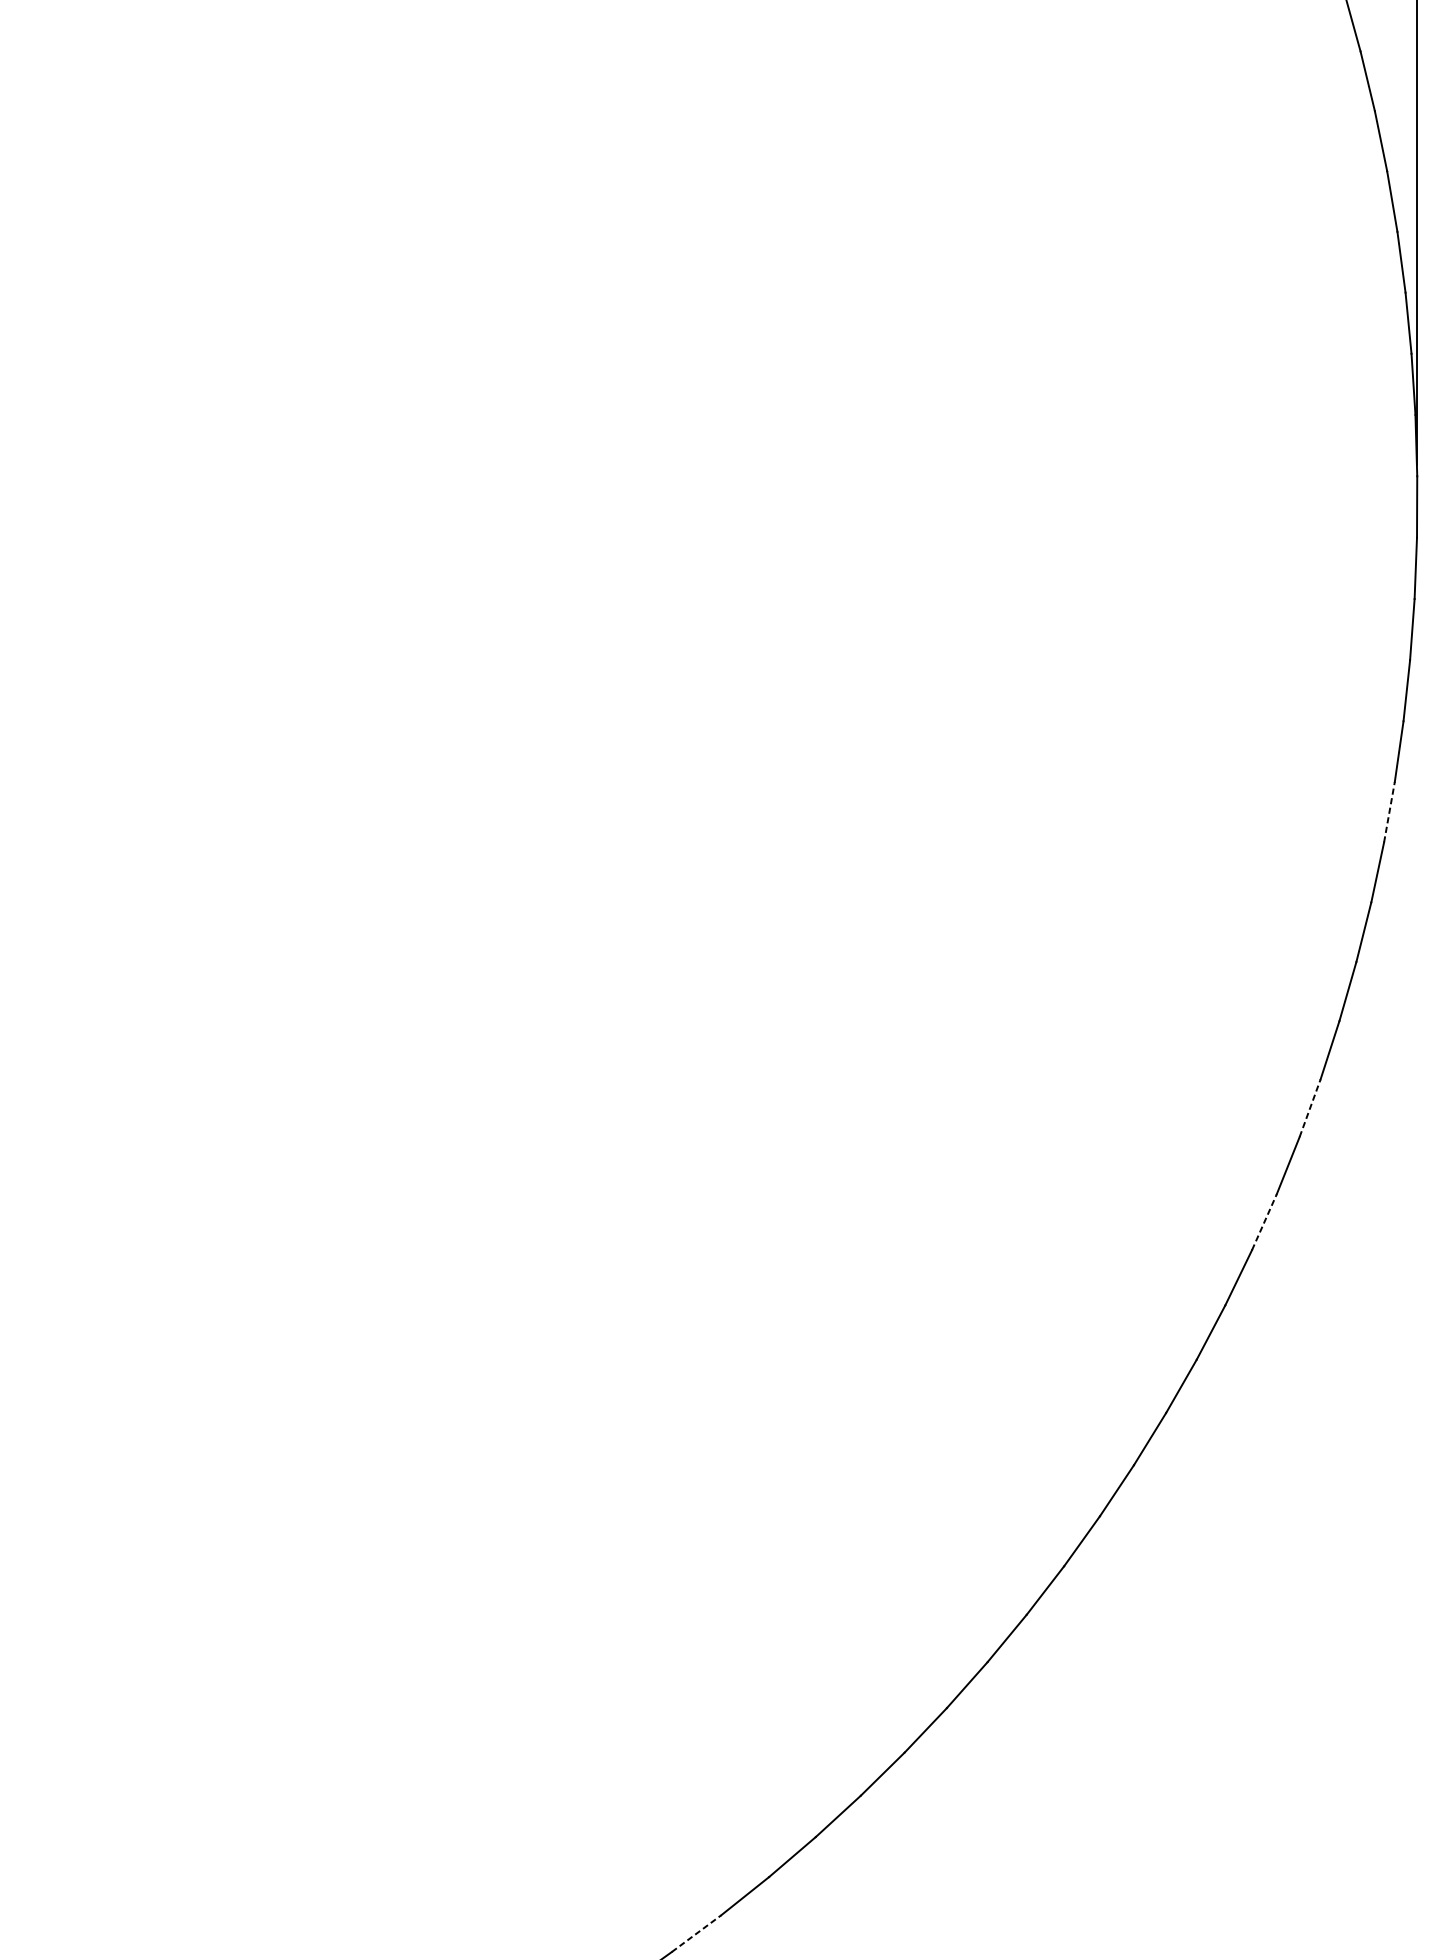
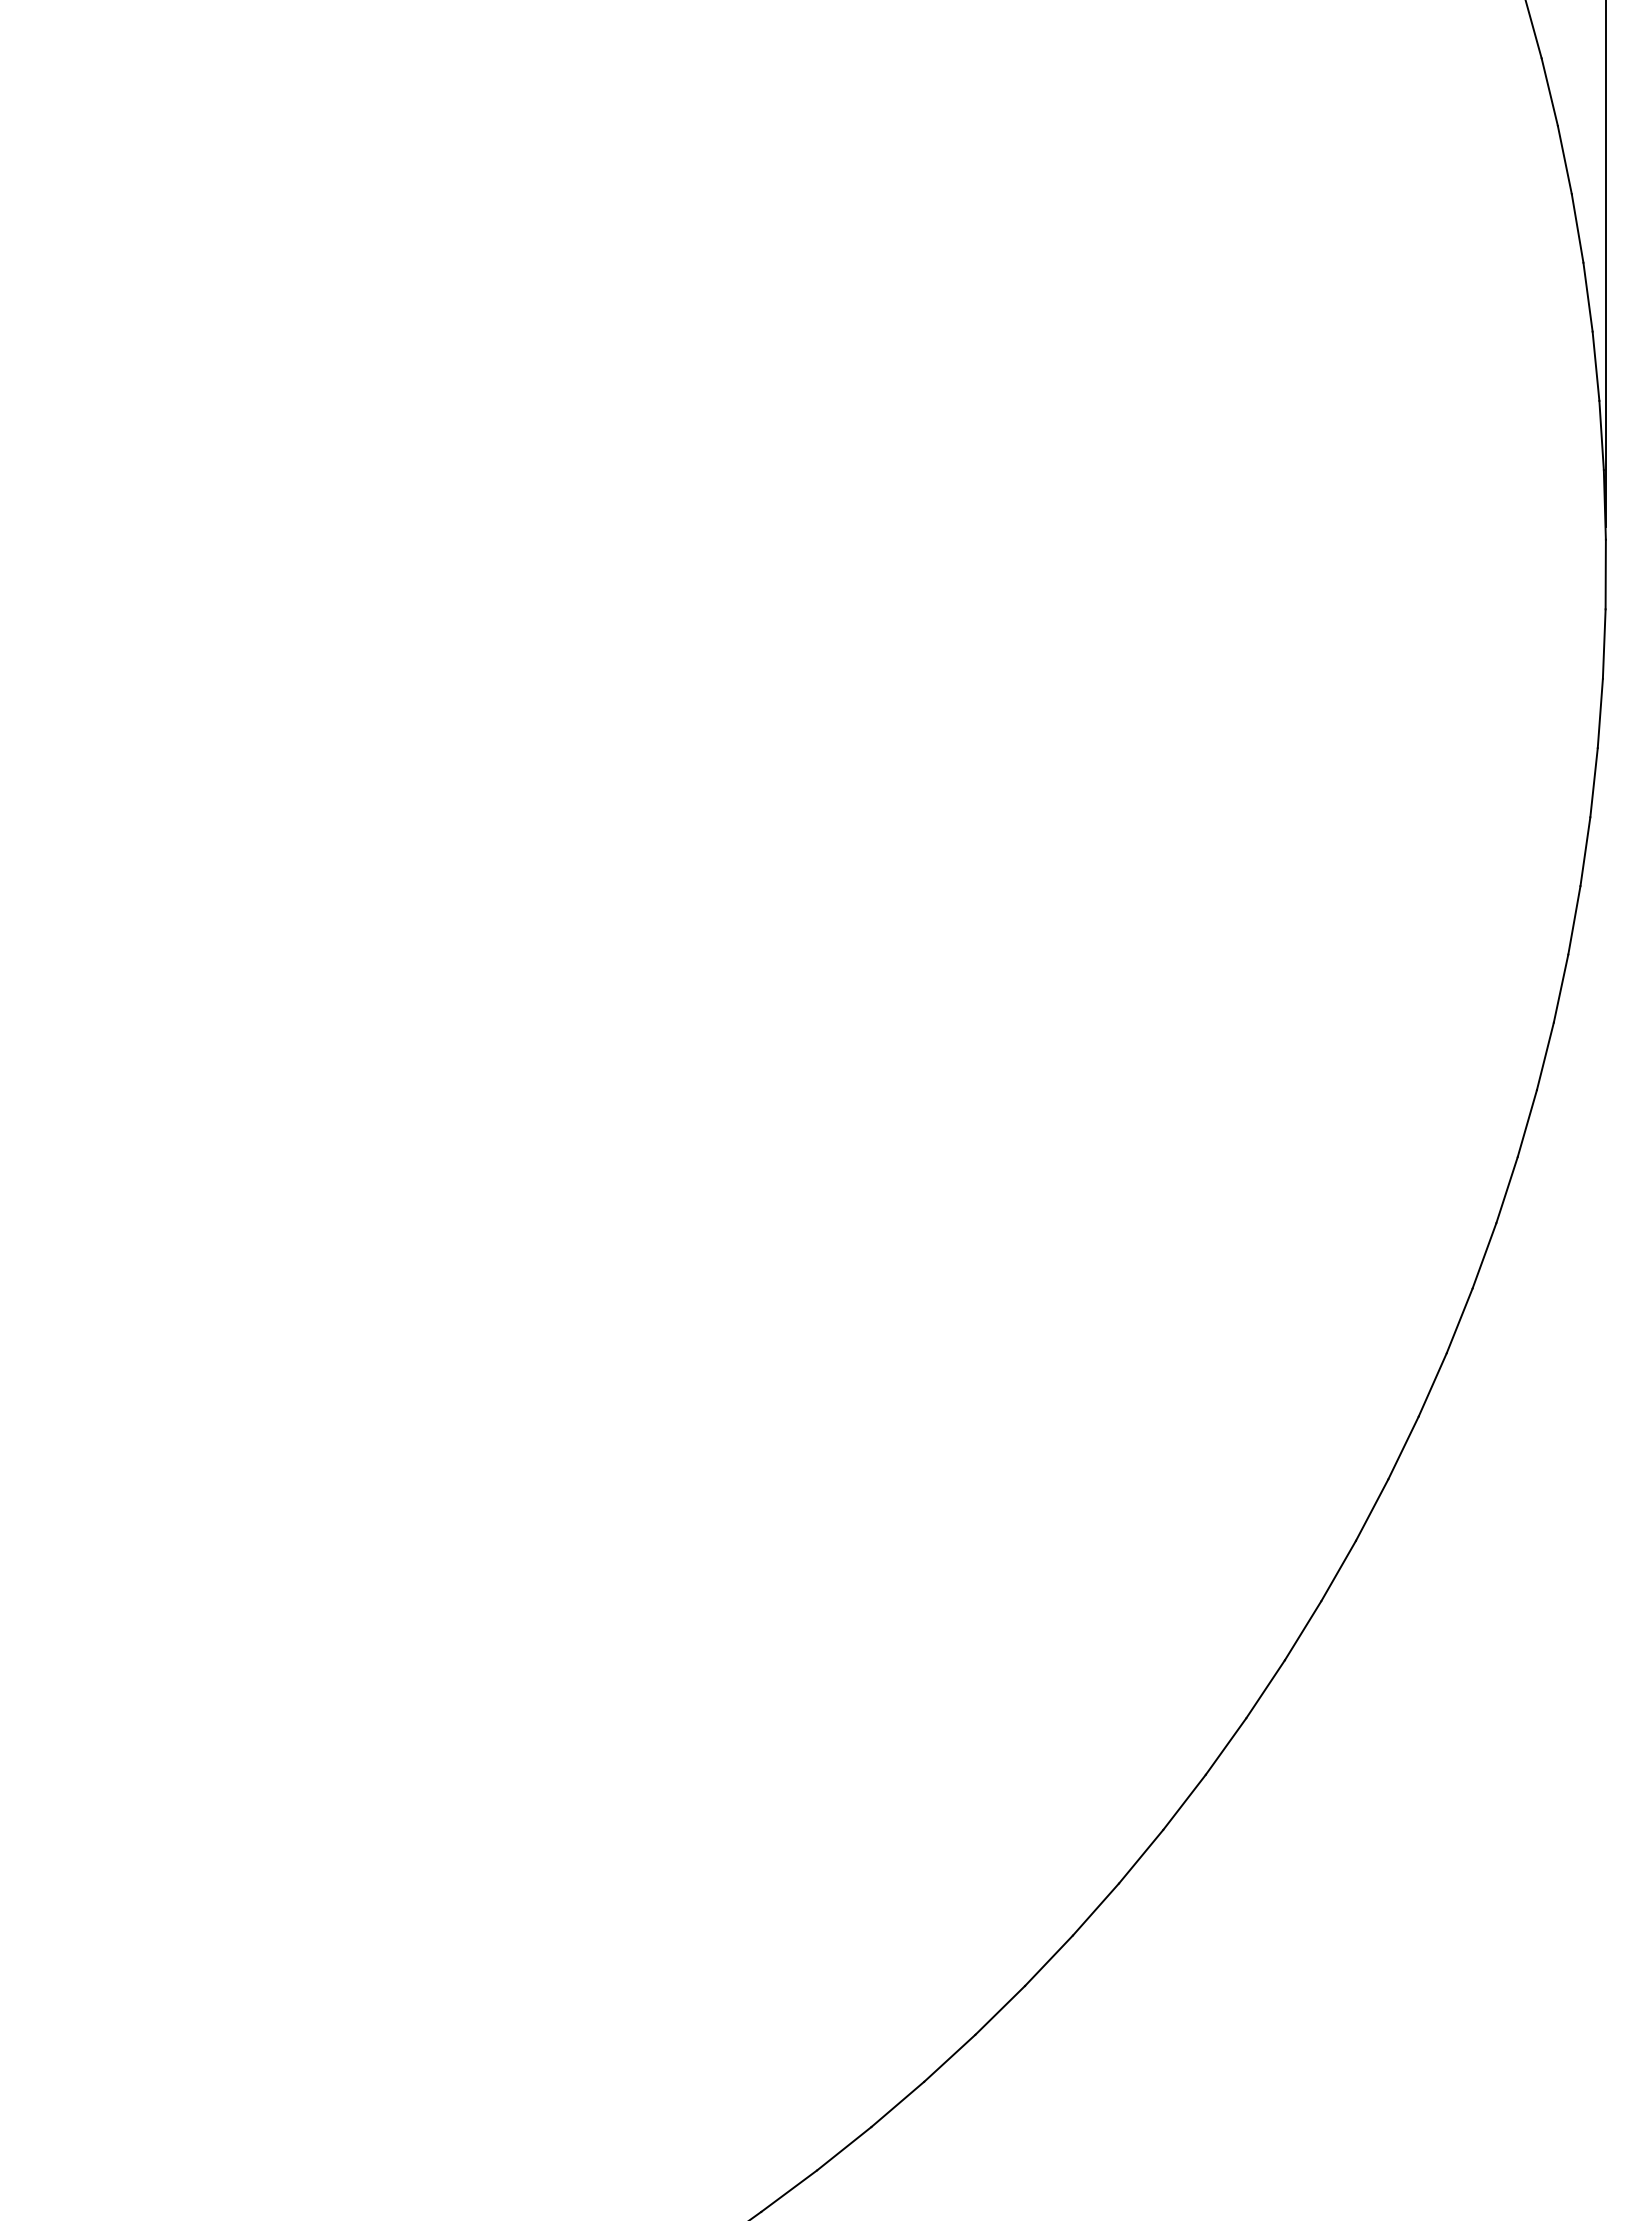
line: (1389, 812) -> (1574, 920), dashed -> solid
line: (1310, 1107) -> (1484, 1255), dashed -> solid
line: (1264, 1221) -> (1432, 1384), dashed -> solid
line: (696, 1933) -> (789, 2191), dashed -> solid

